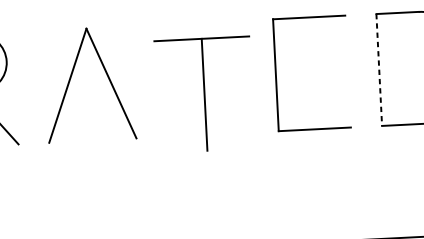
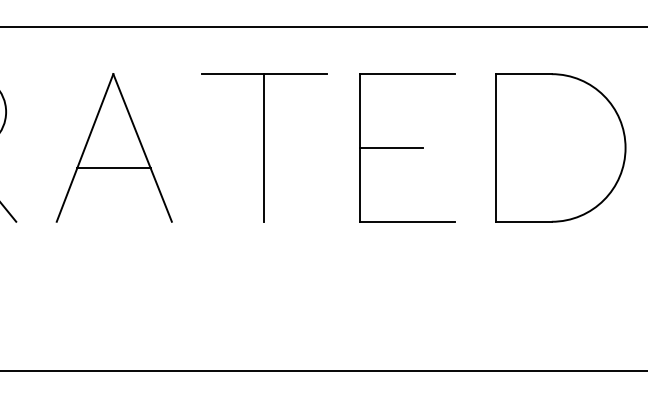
line: (379, 69) -> (496, 147), dashed -> solid
line: (300, 73) -> (391, 147), added
part: (204, 94) -> (264, 147), moved
line: (90, 99) -> (113, 167), added

